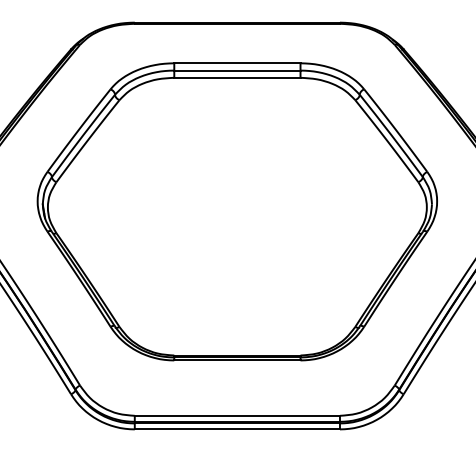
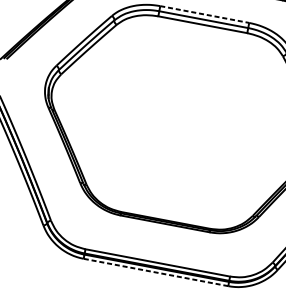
line: (237, 63) -> (204, 14), solid -> dashed
line: (237, 429) -> (156, 272), solid -> dashed

